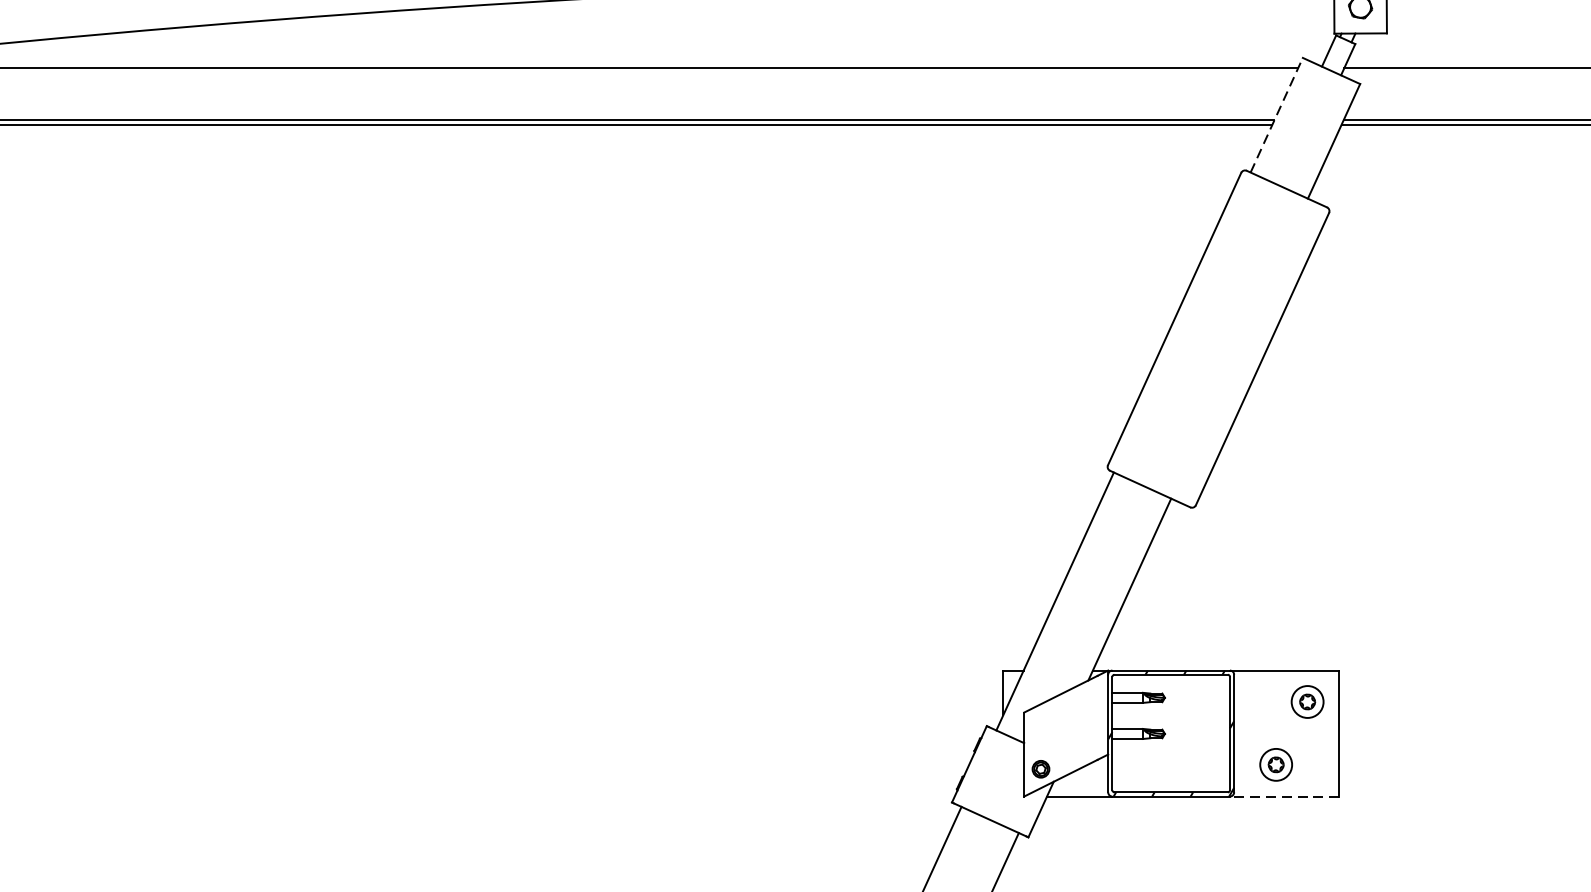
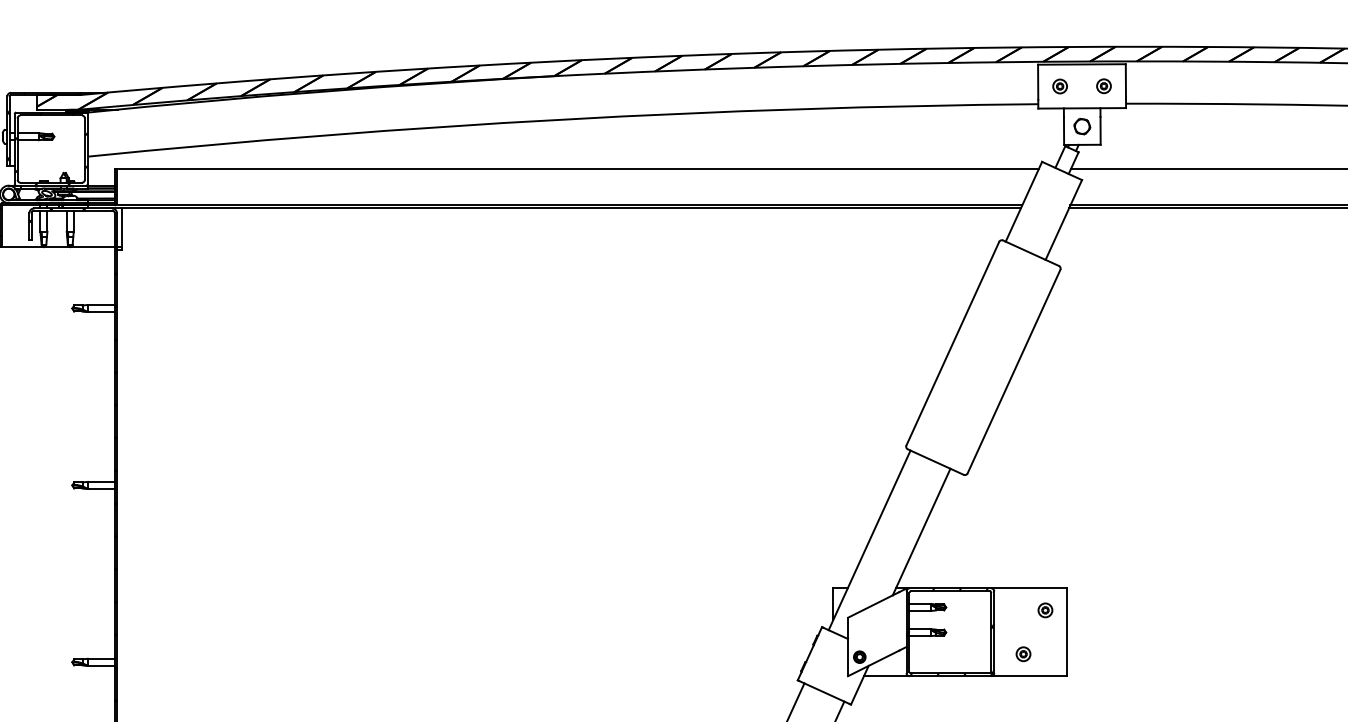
line: (1276, 114) -> (1023, 201), dashed -> solid
part: (1307, 702) -> (1045, 610), size x0.62
part: (1276, 765) -> (1023, 654), size x0.62
line: (1283, 796) -> (1028, 676), dashed -> solid

